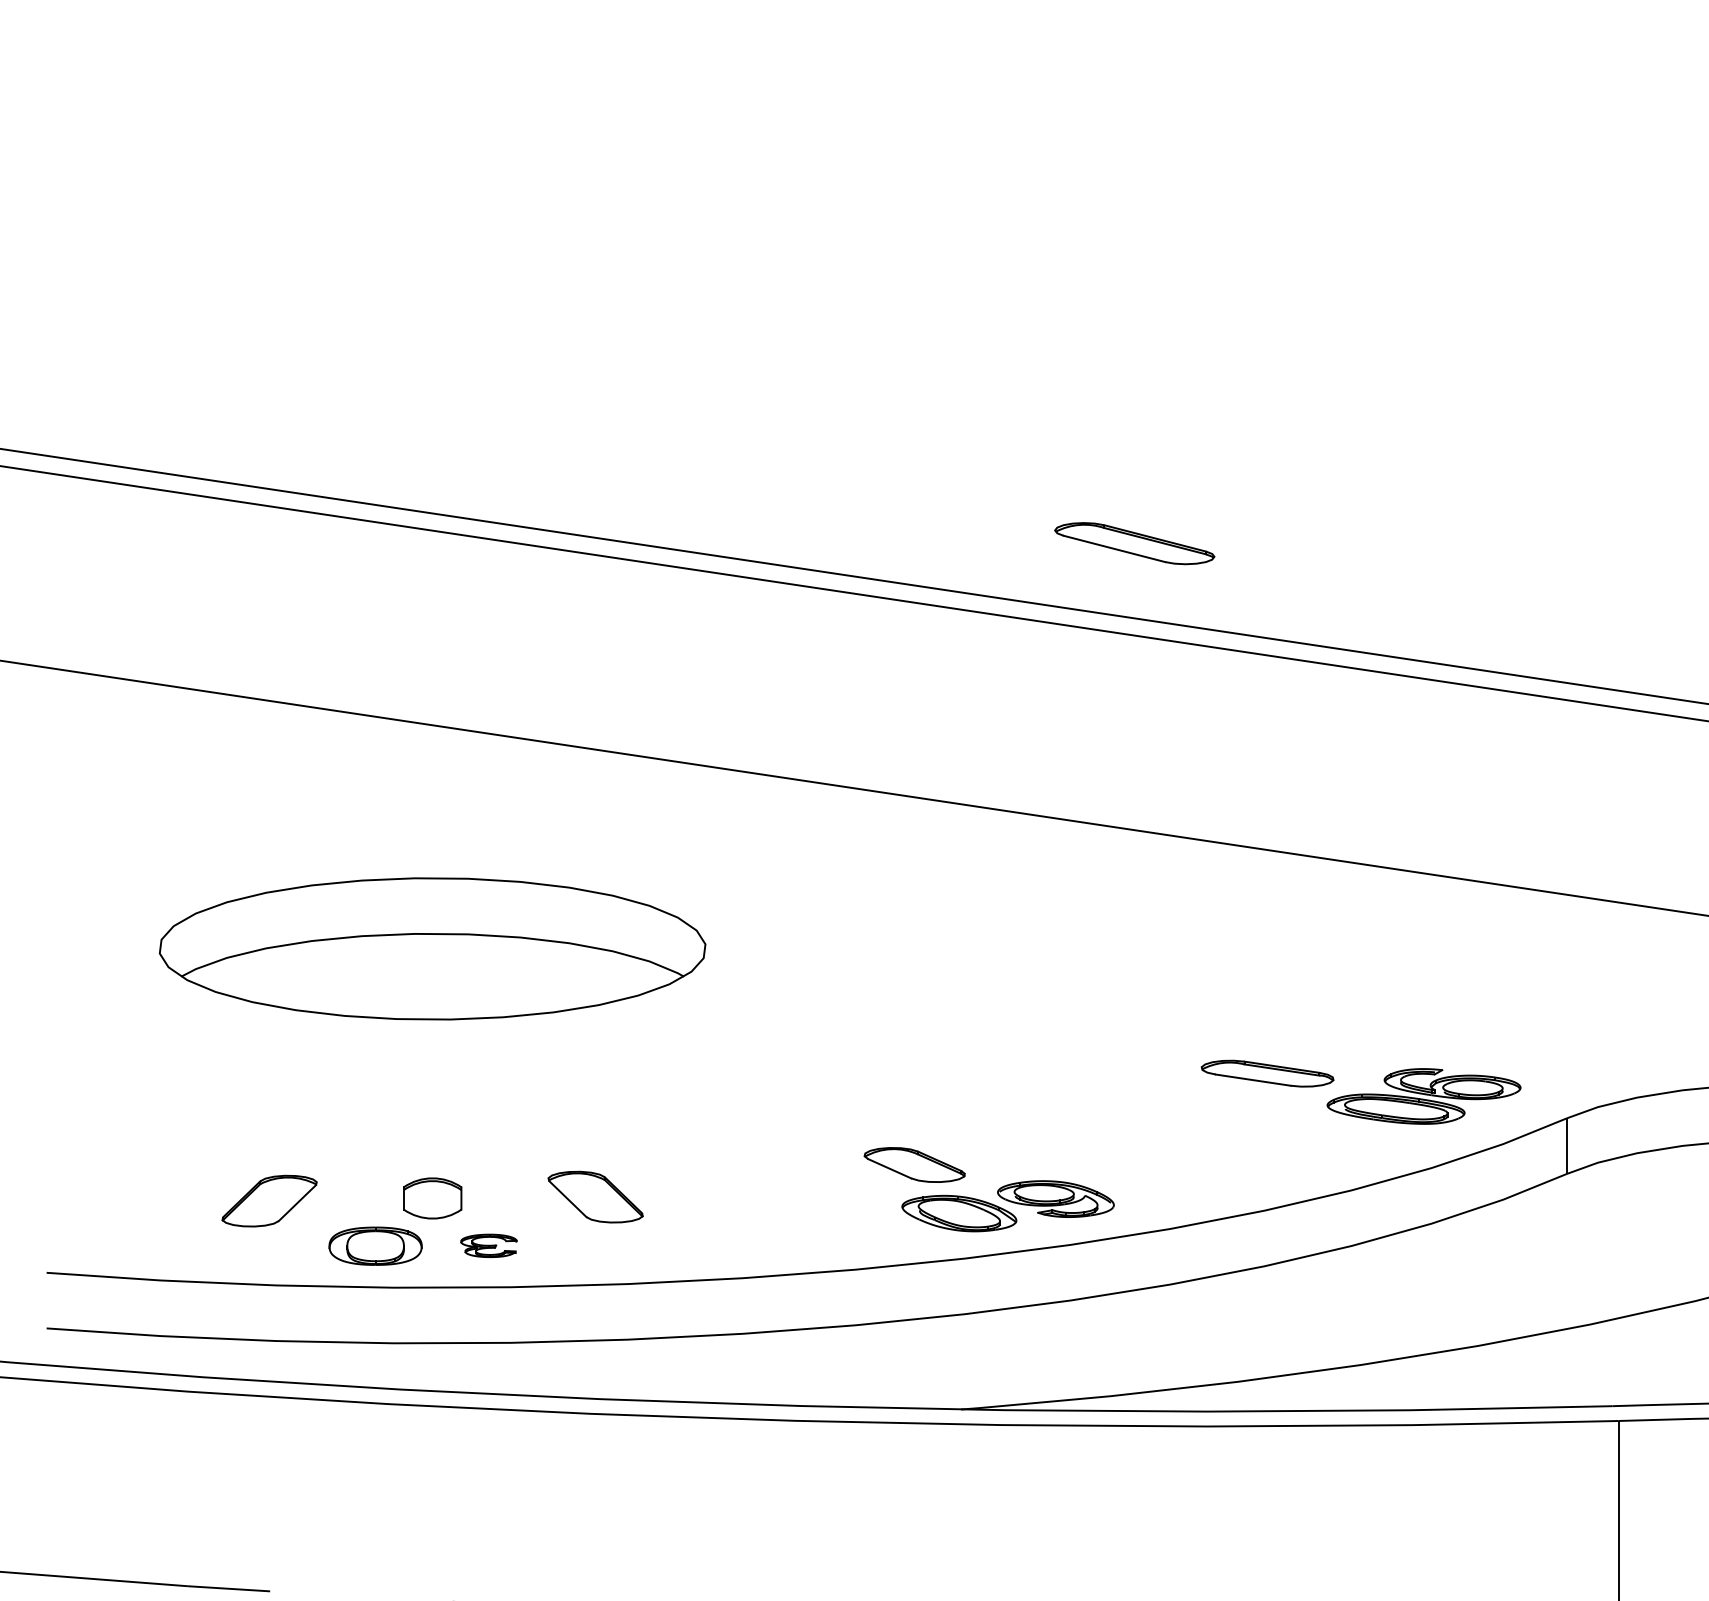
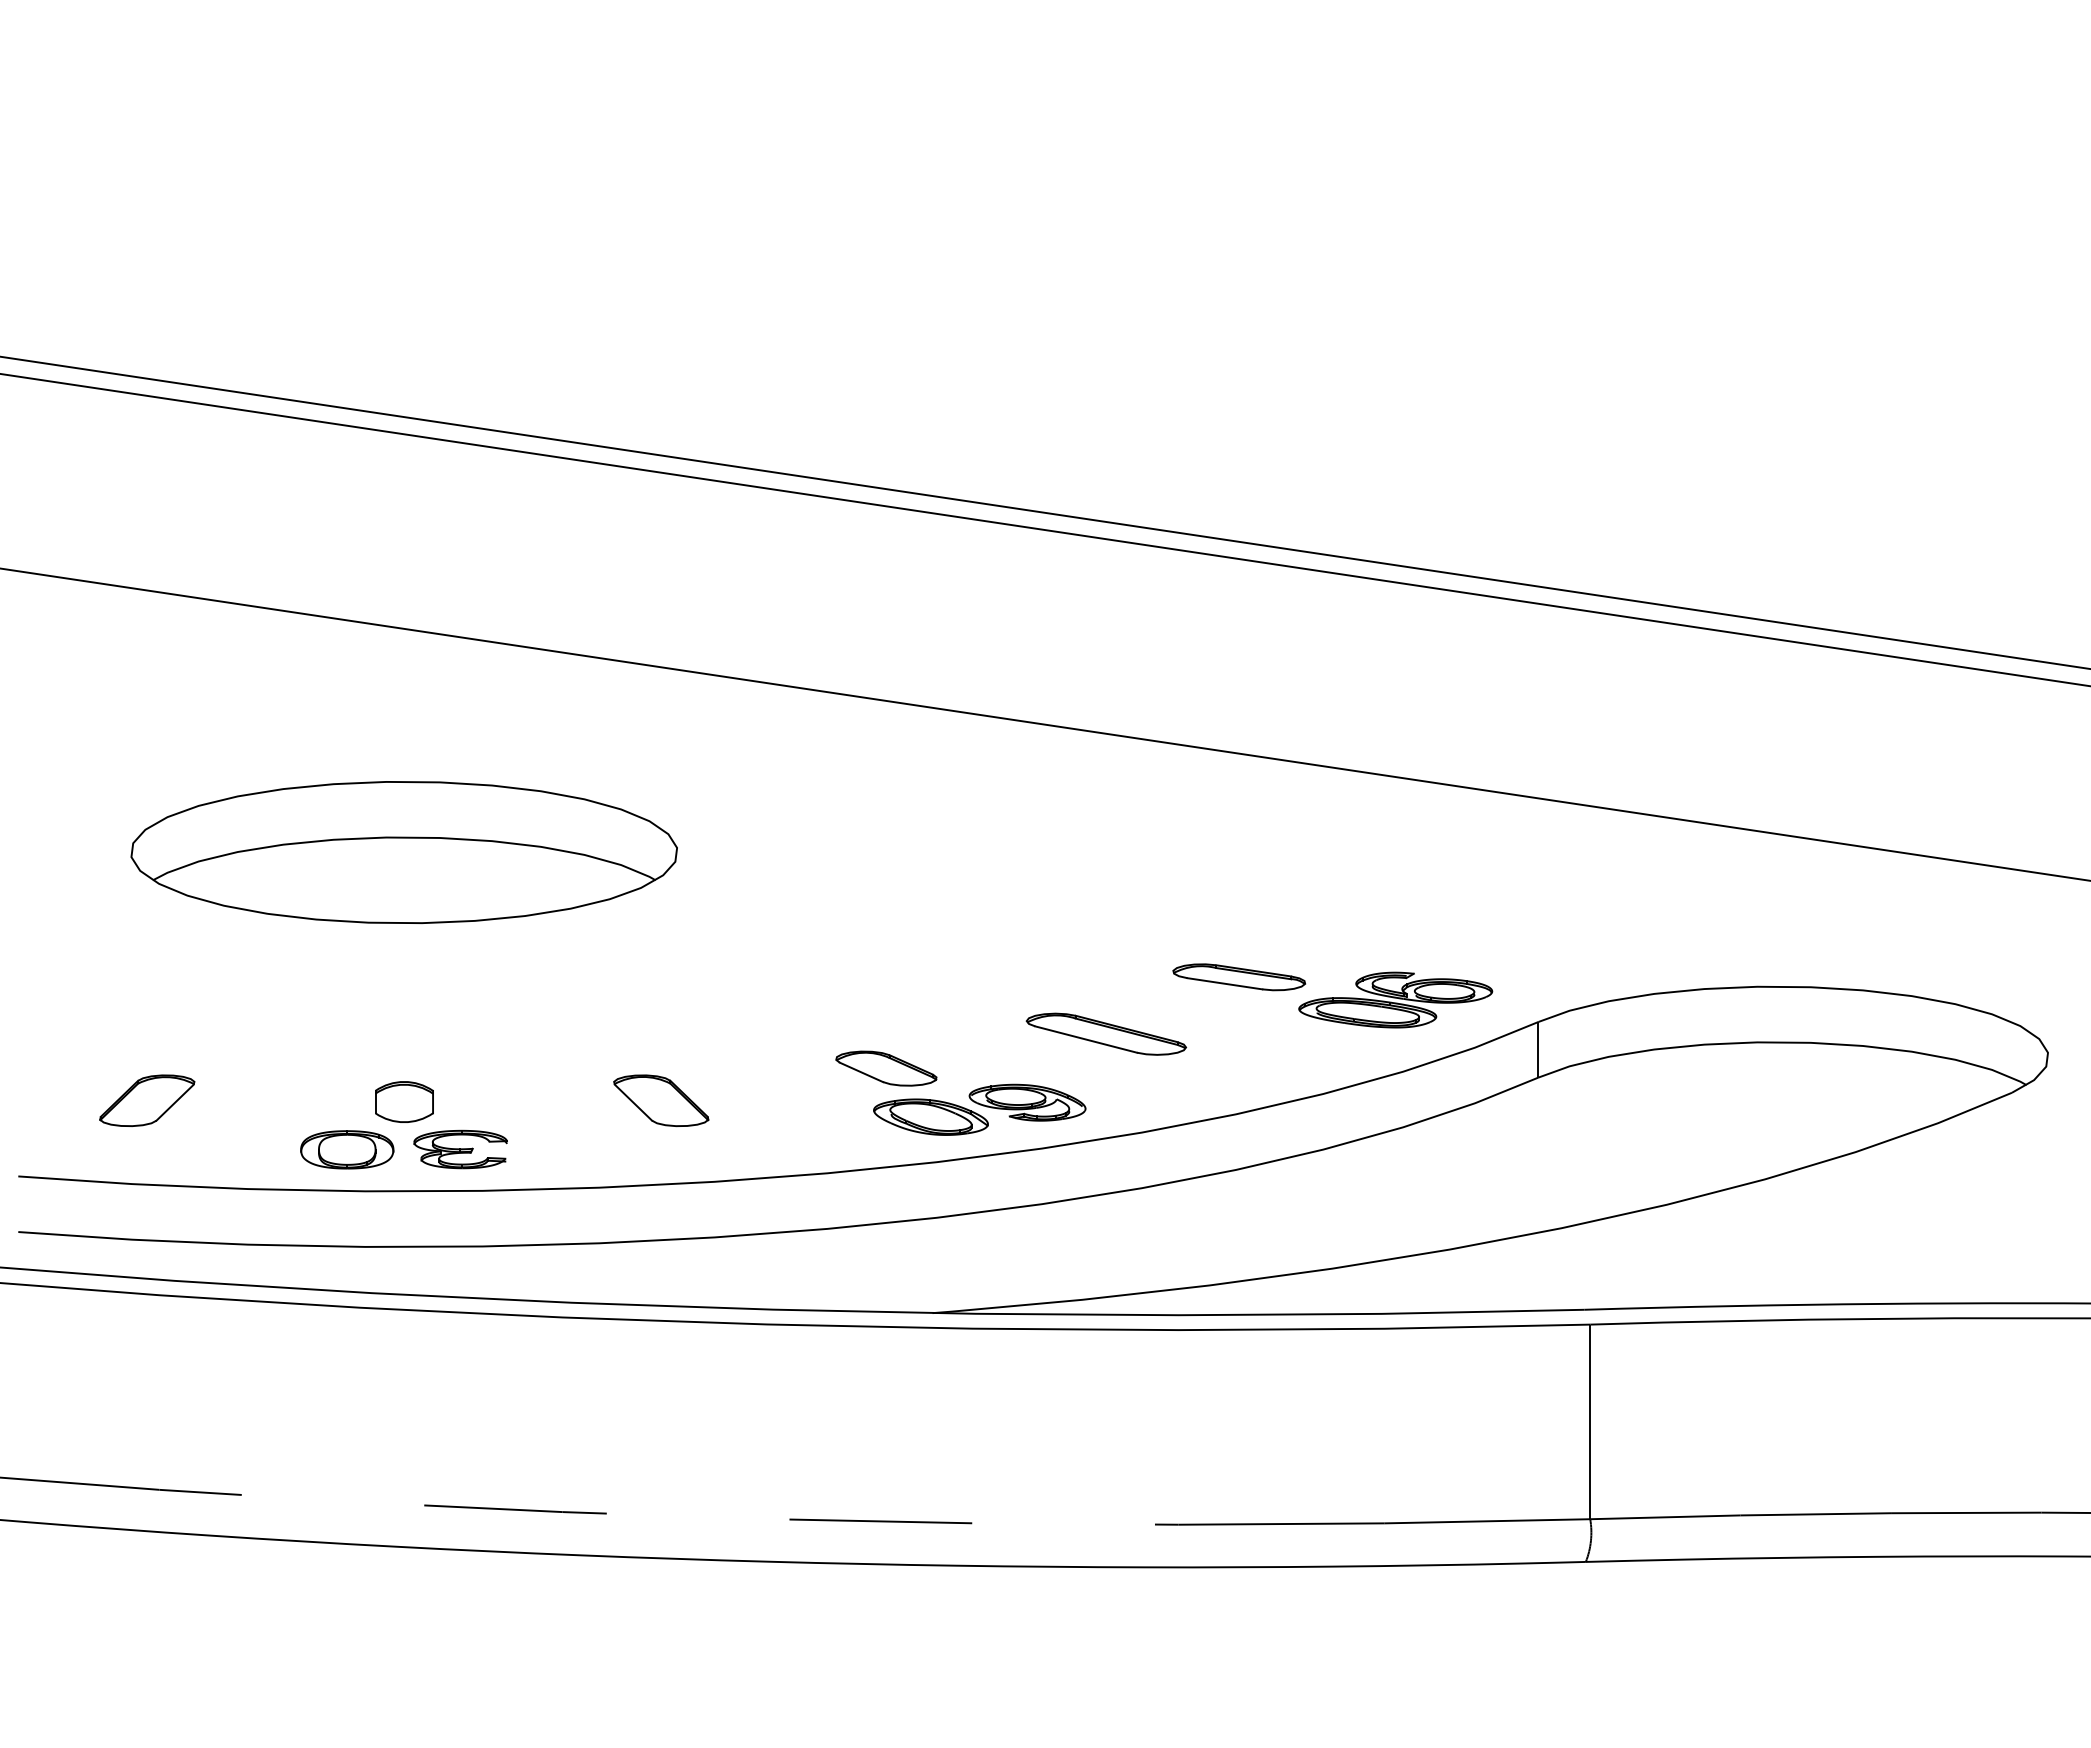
part: (1133, 542) -> (1105, 1033), moved
part: (595, 1196) -> (661, 1100), moved
part: (269, 1200) -> (147, 1100), moved
part: (488, 1245) -> (460, 1149), size x1.67

